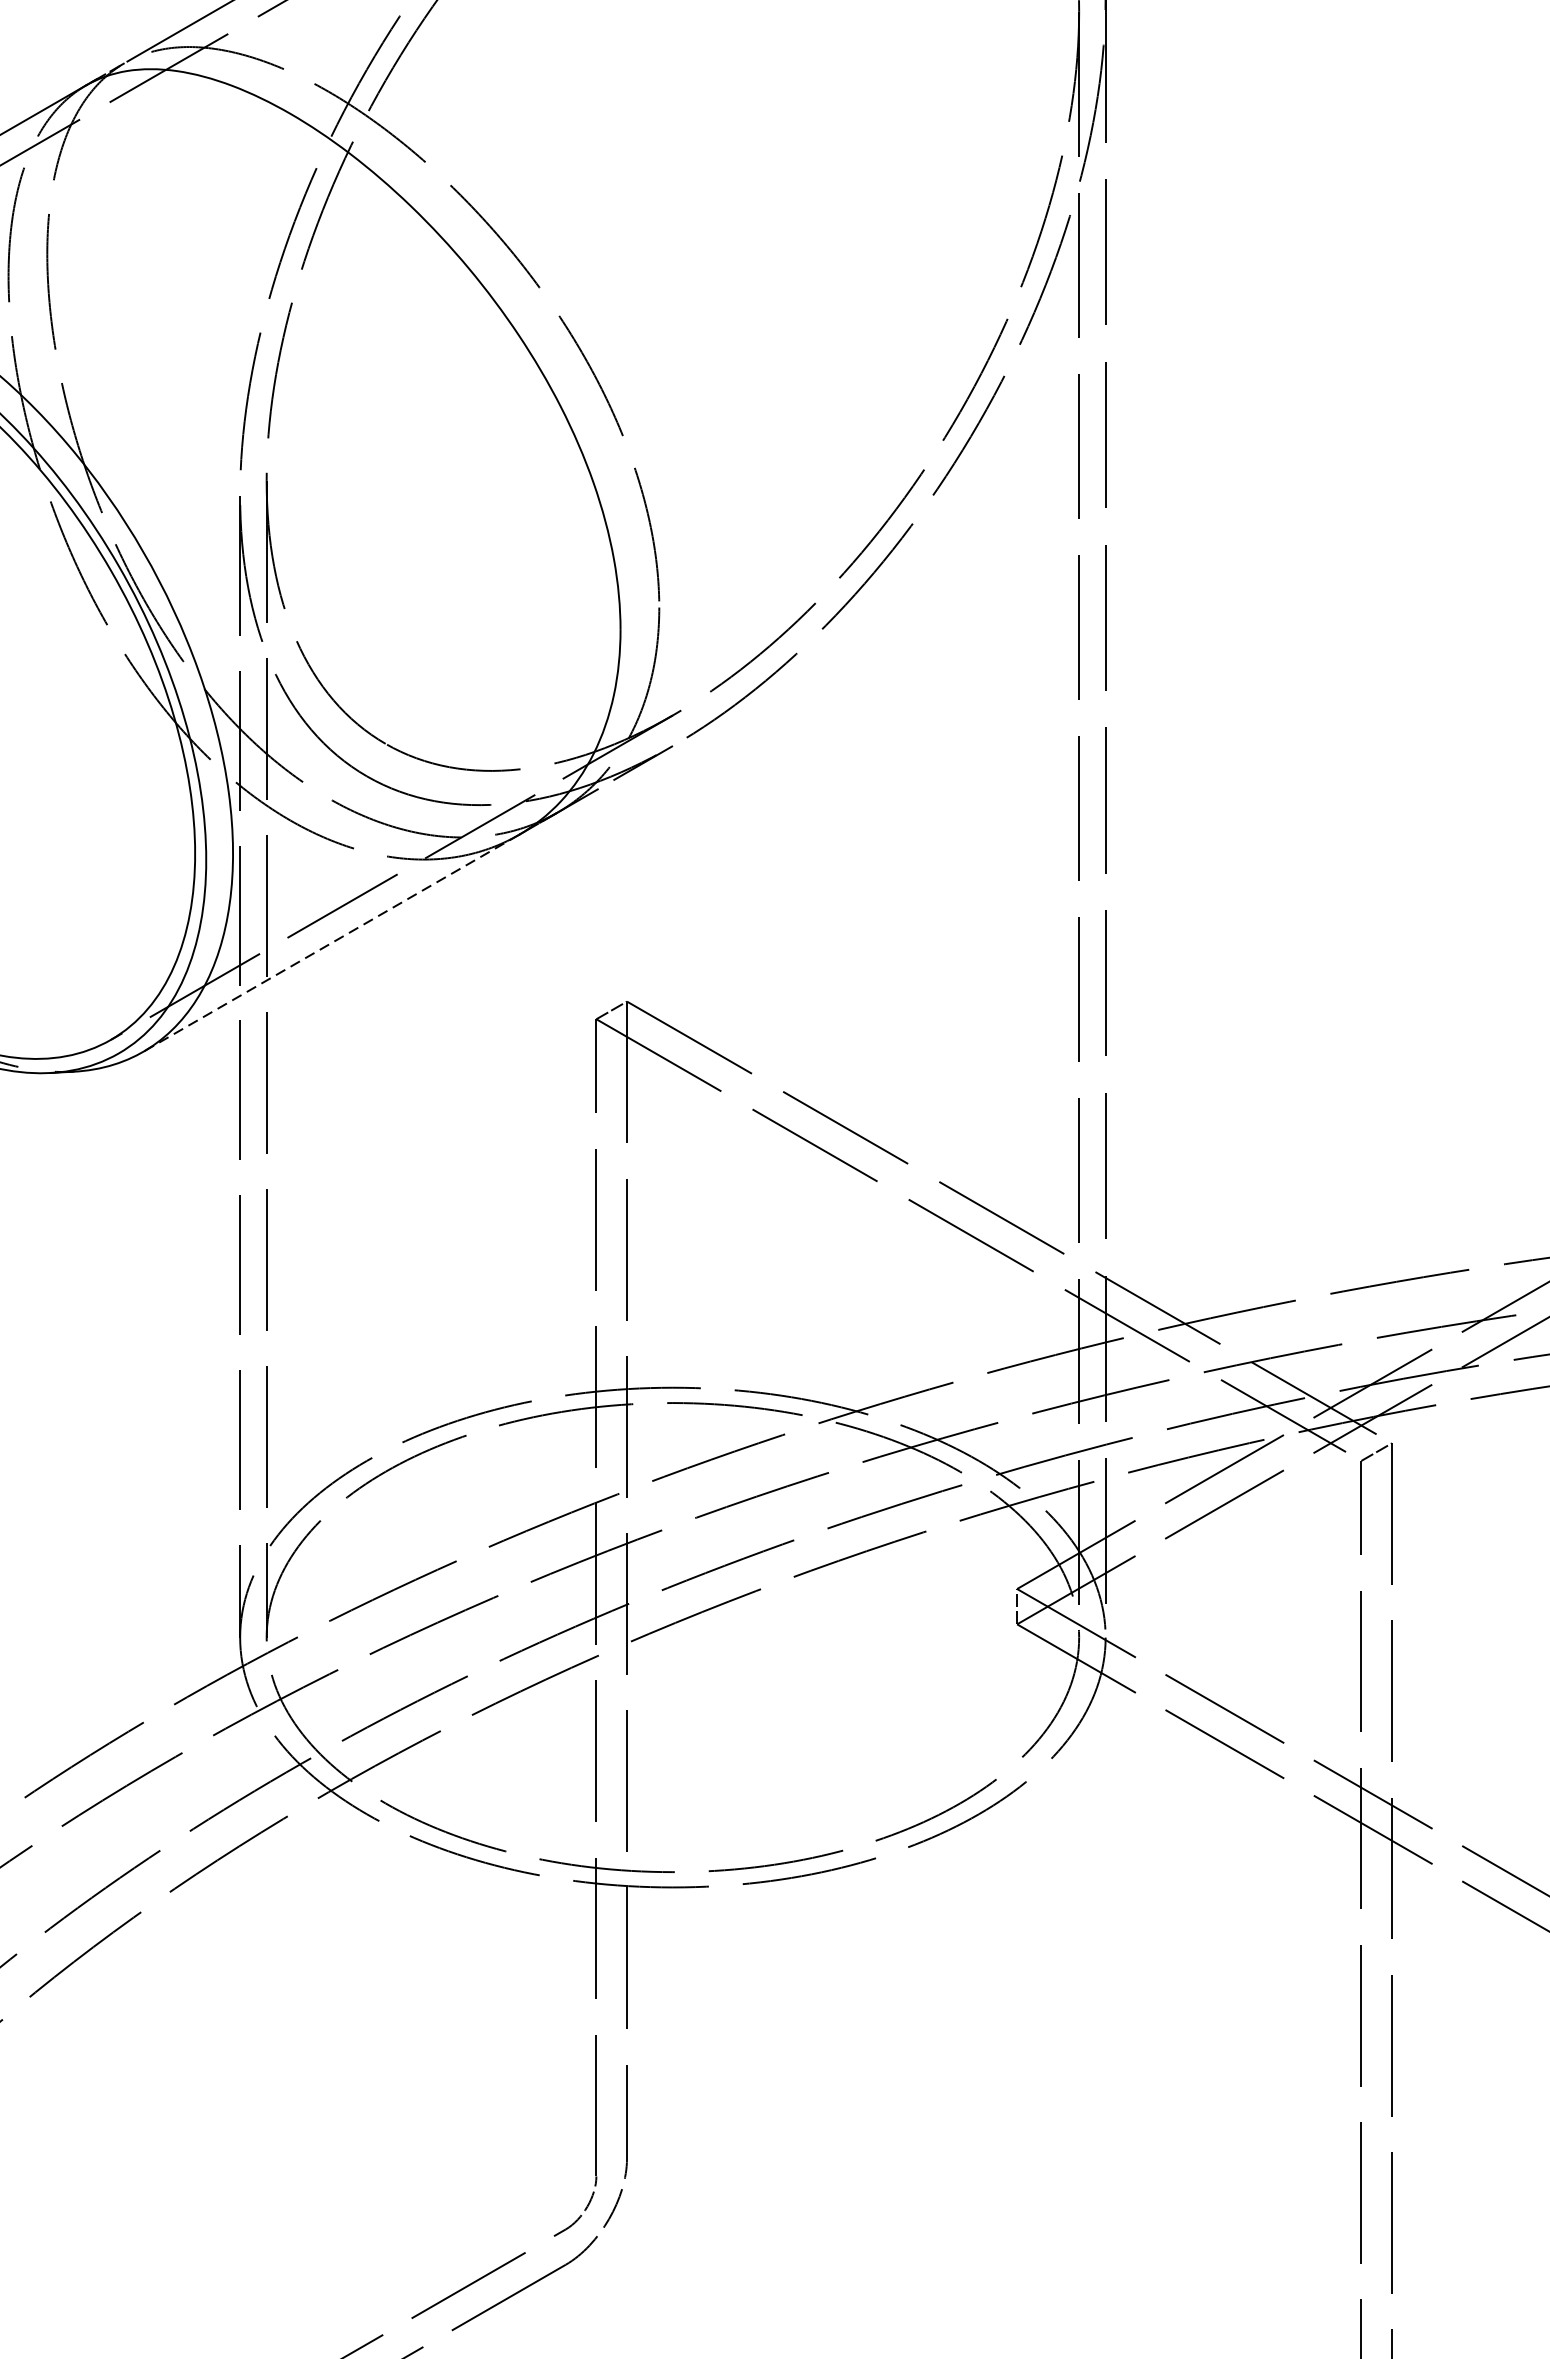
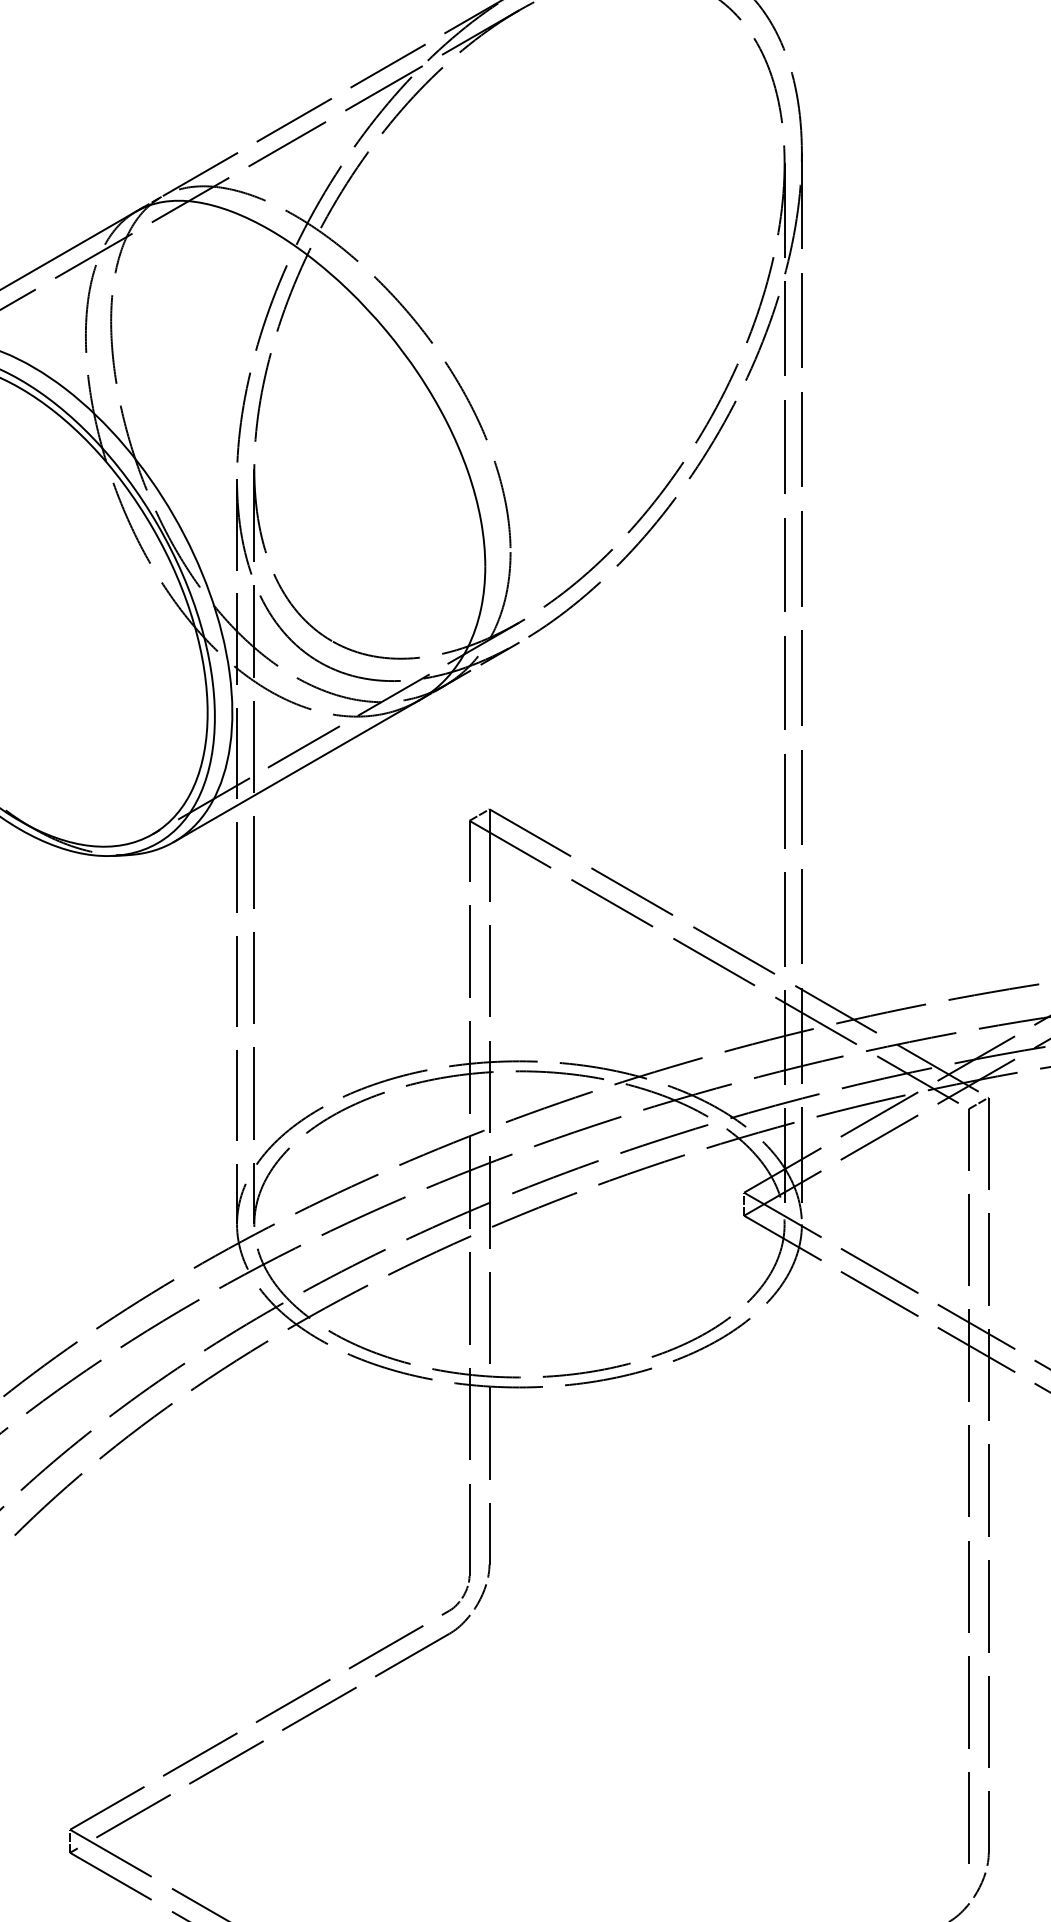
line: (329, 943) -> (295, 771), dashed -> solid

